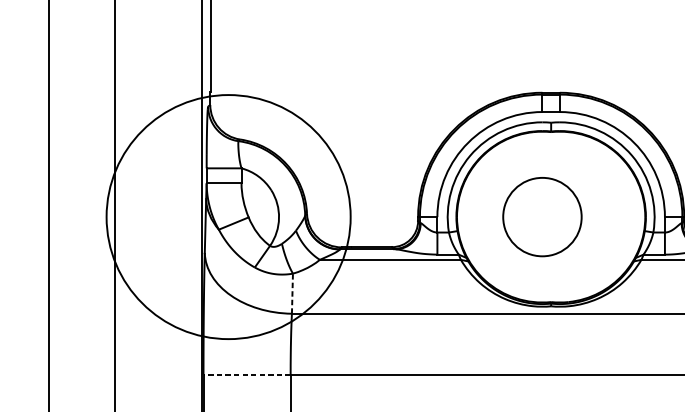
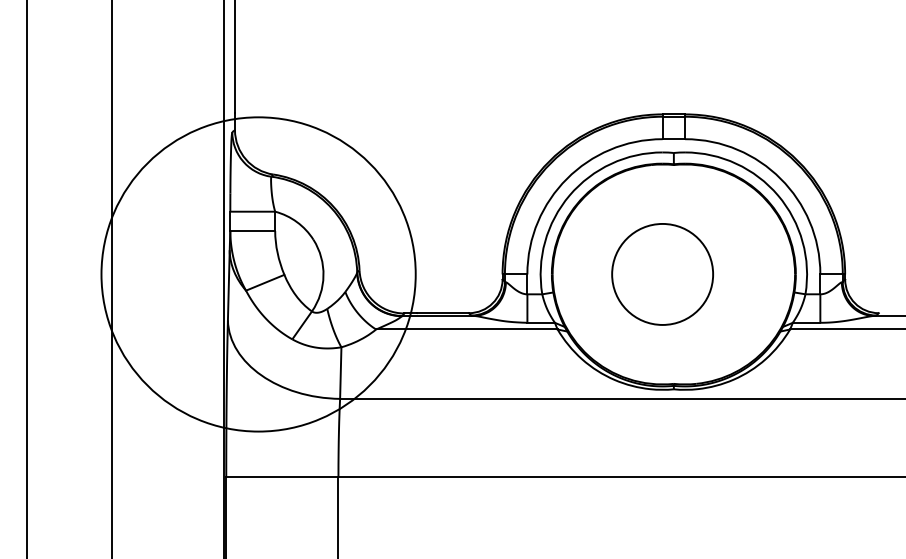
line: (292, 294) -> (340, 373), dashed -> solid
line: (246, 374) -> (281, 477), dashed -> solid

